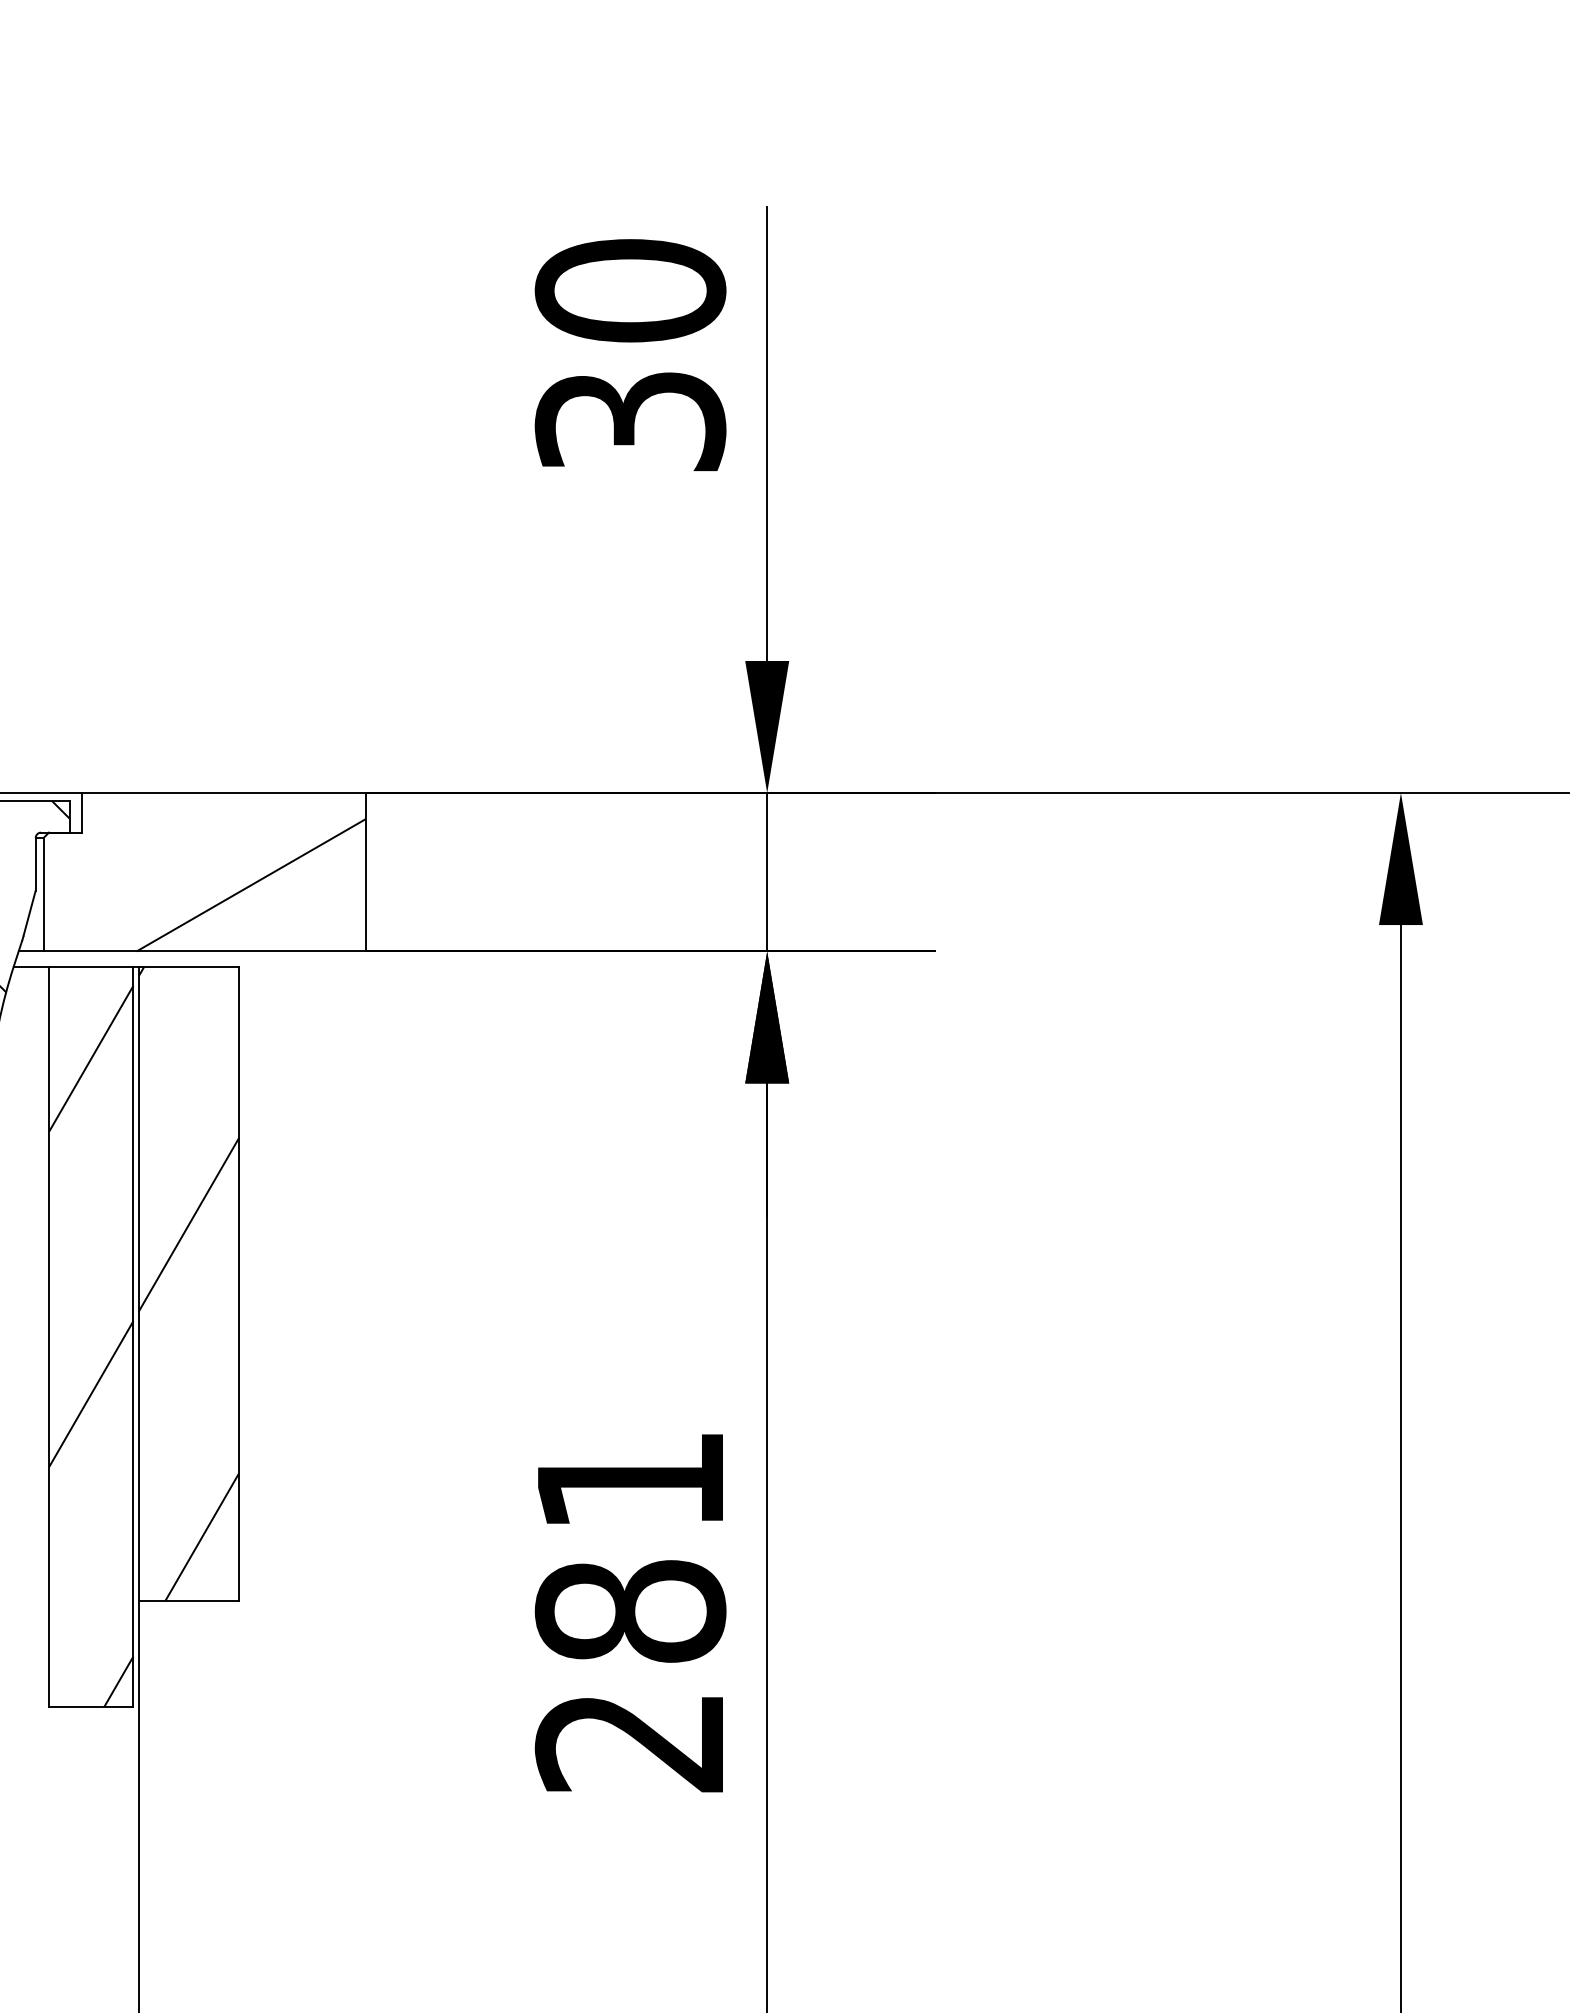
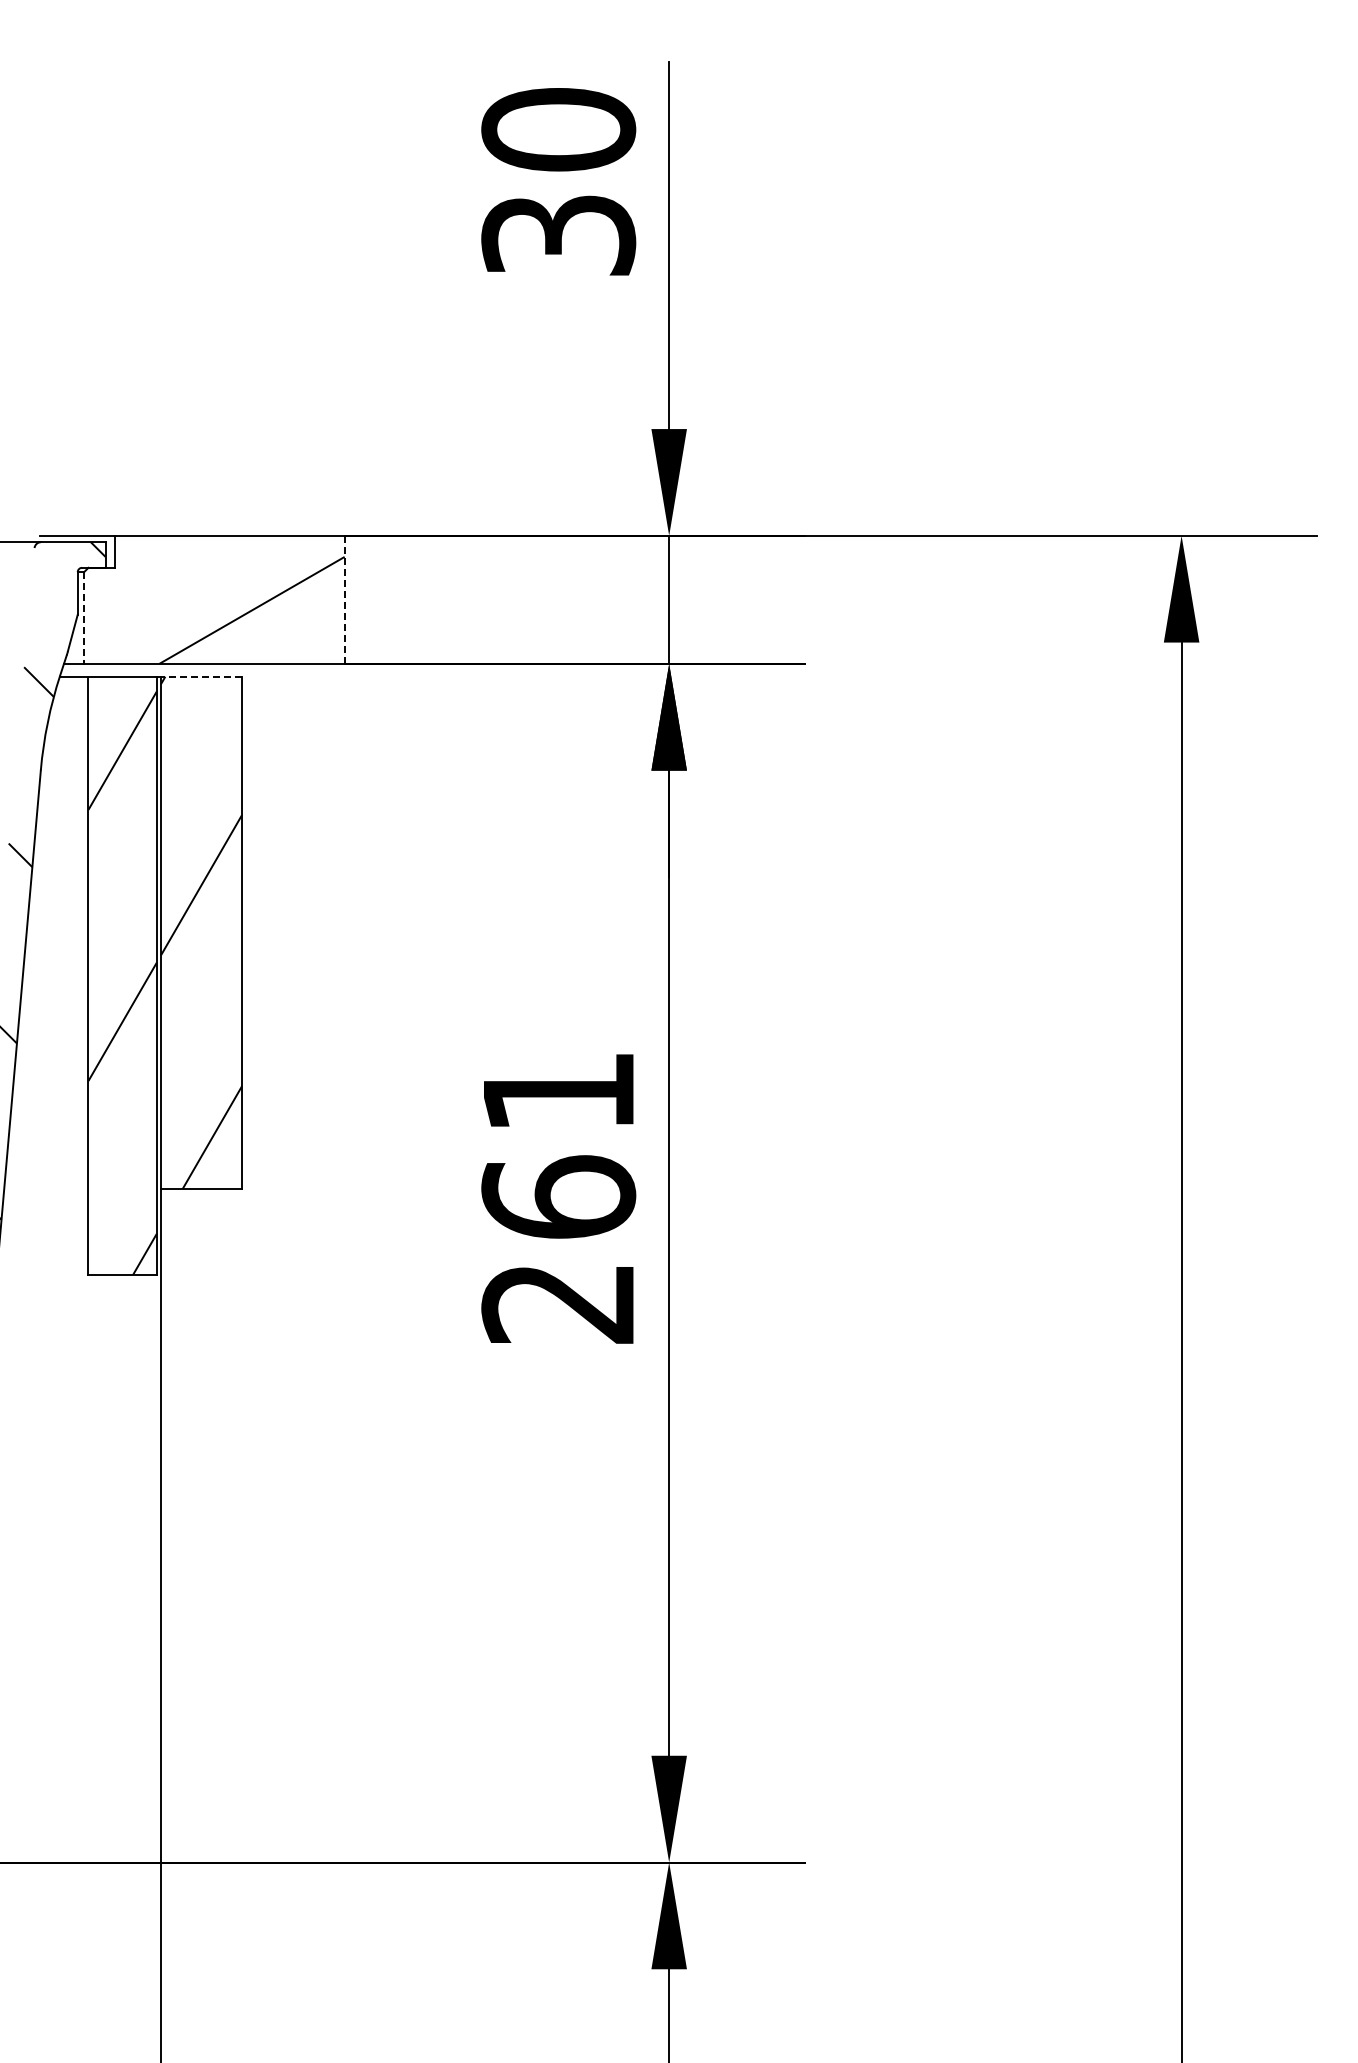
line: (365, 871) -> (344, 599), solid -> dashed
line: (44, 895) -> (84, 618), solid -> dashed
line: (188, 967) -> (201, 676), solid -> dashed
text: (630, 1611) -> (558, 1197), 281 -> 261

